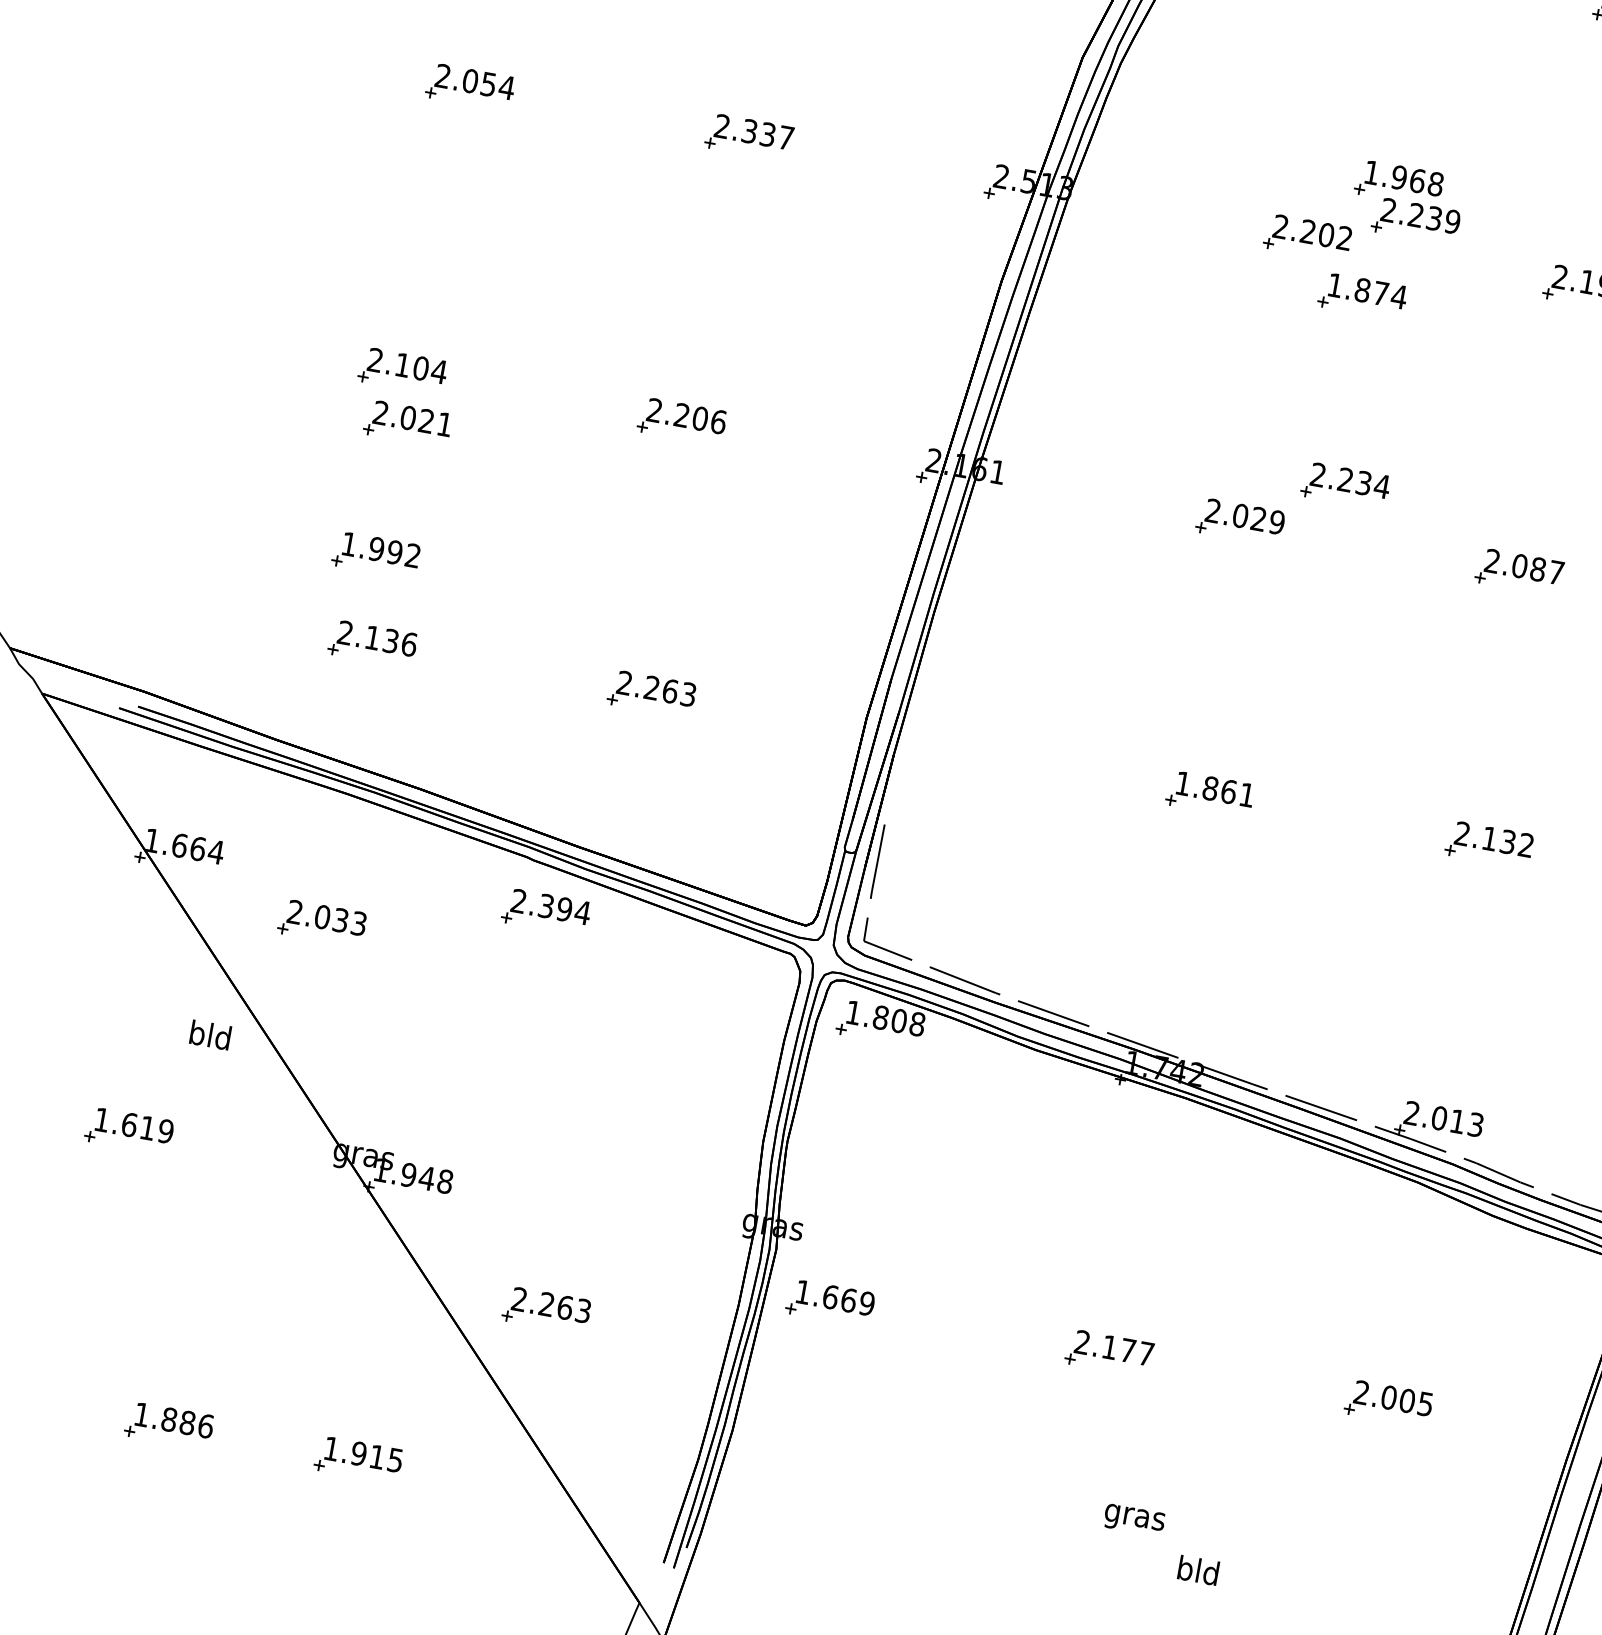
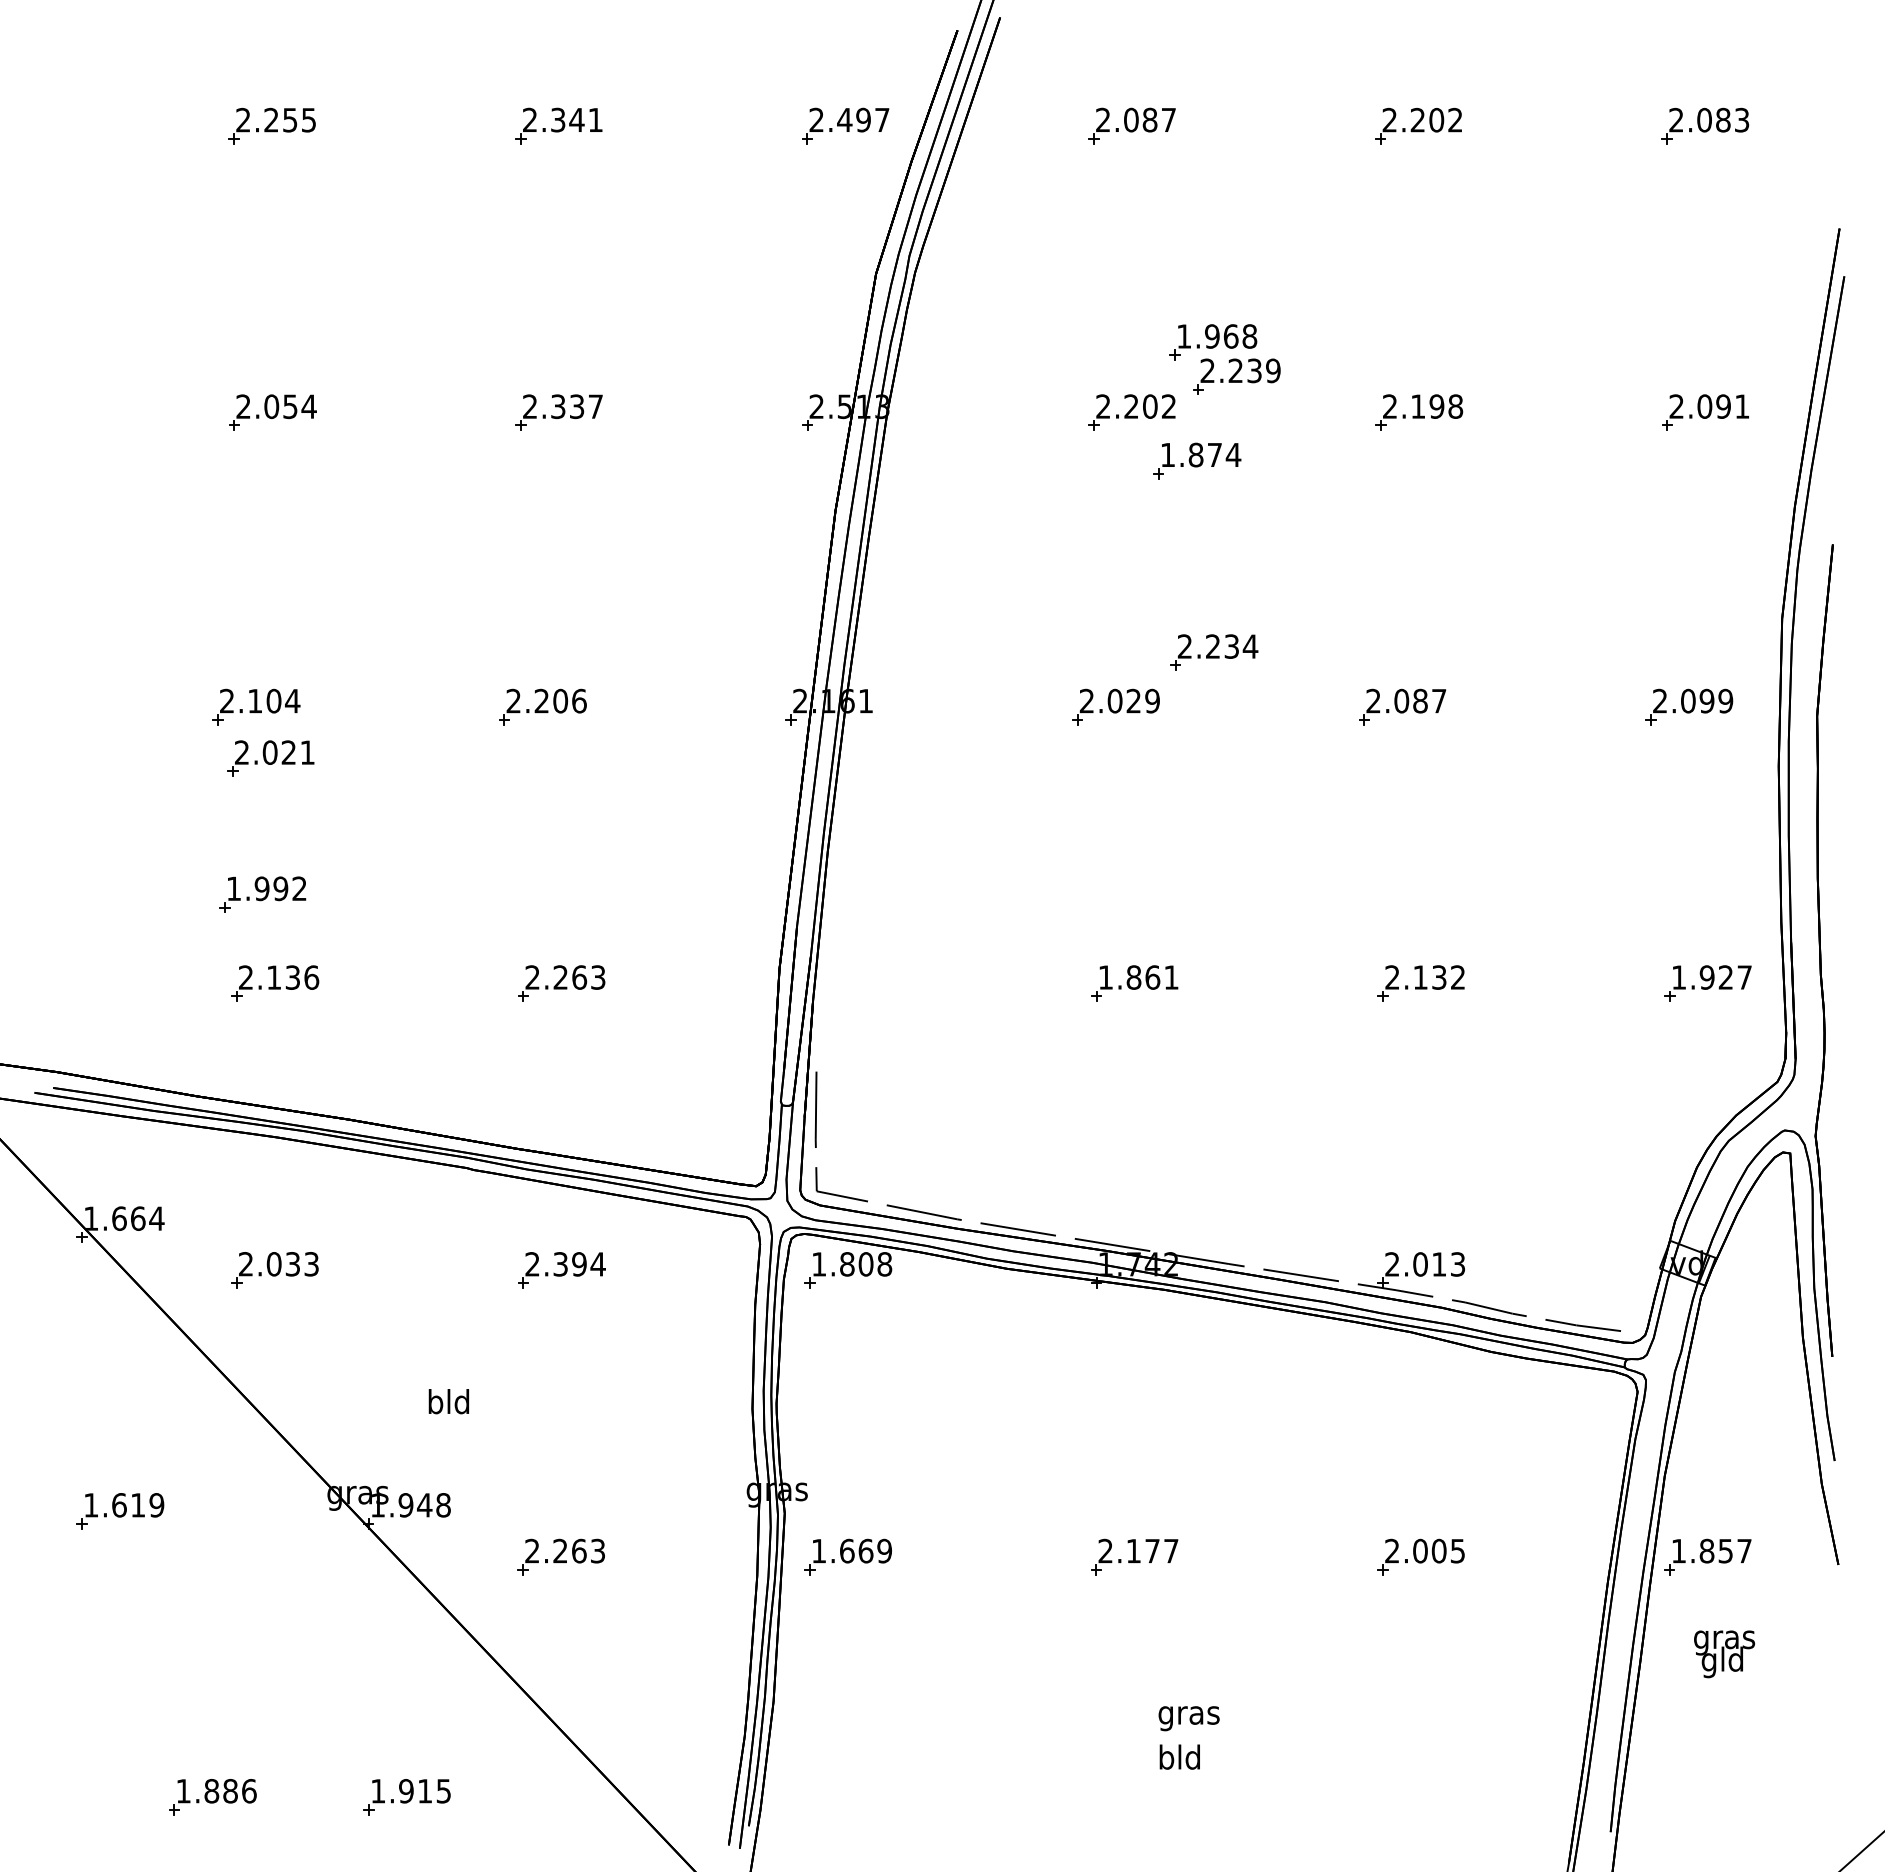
part: (546, 912) -> (561, 1270), moved
text: (210, 1034) -> (448, 1401), moved
part: (545, 1309) -> (560, 1556), moved
text: (1198, 1569) -> (1179, 1756), moved

